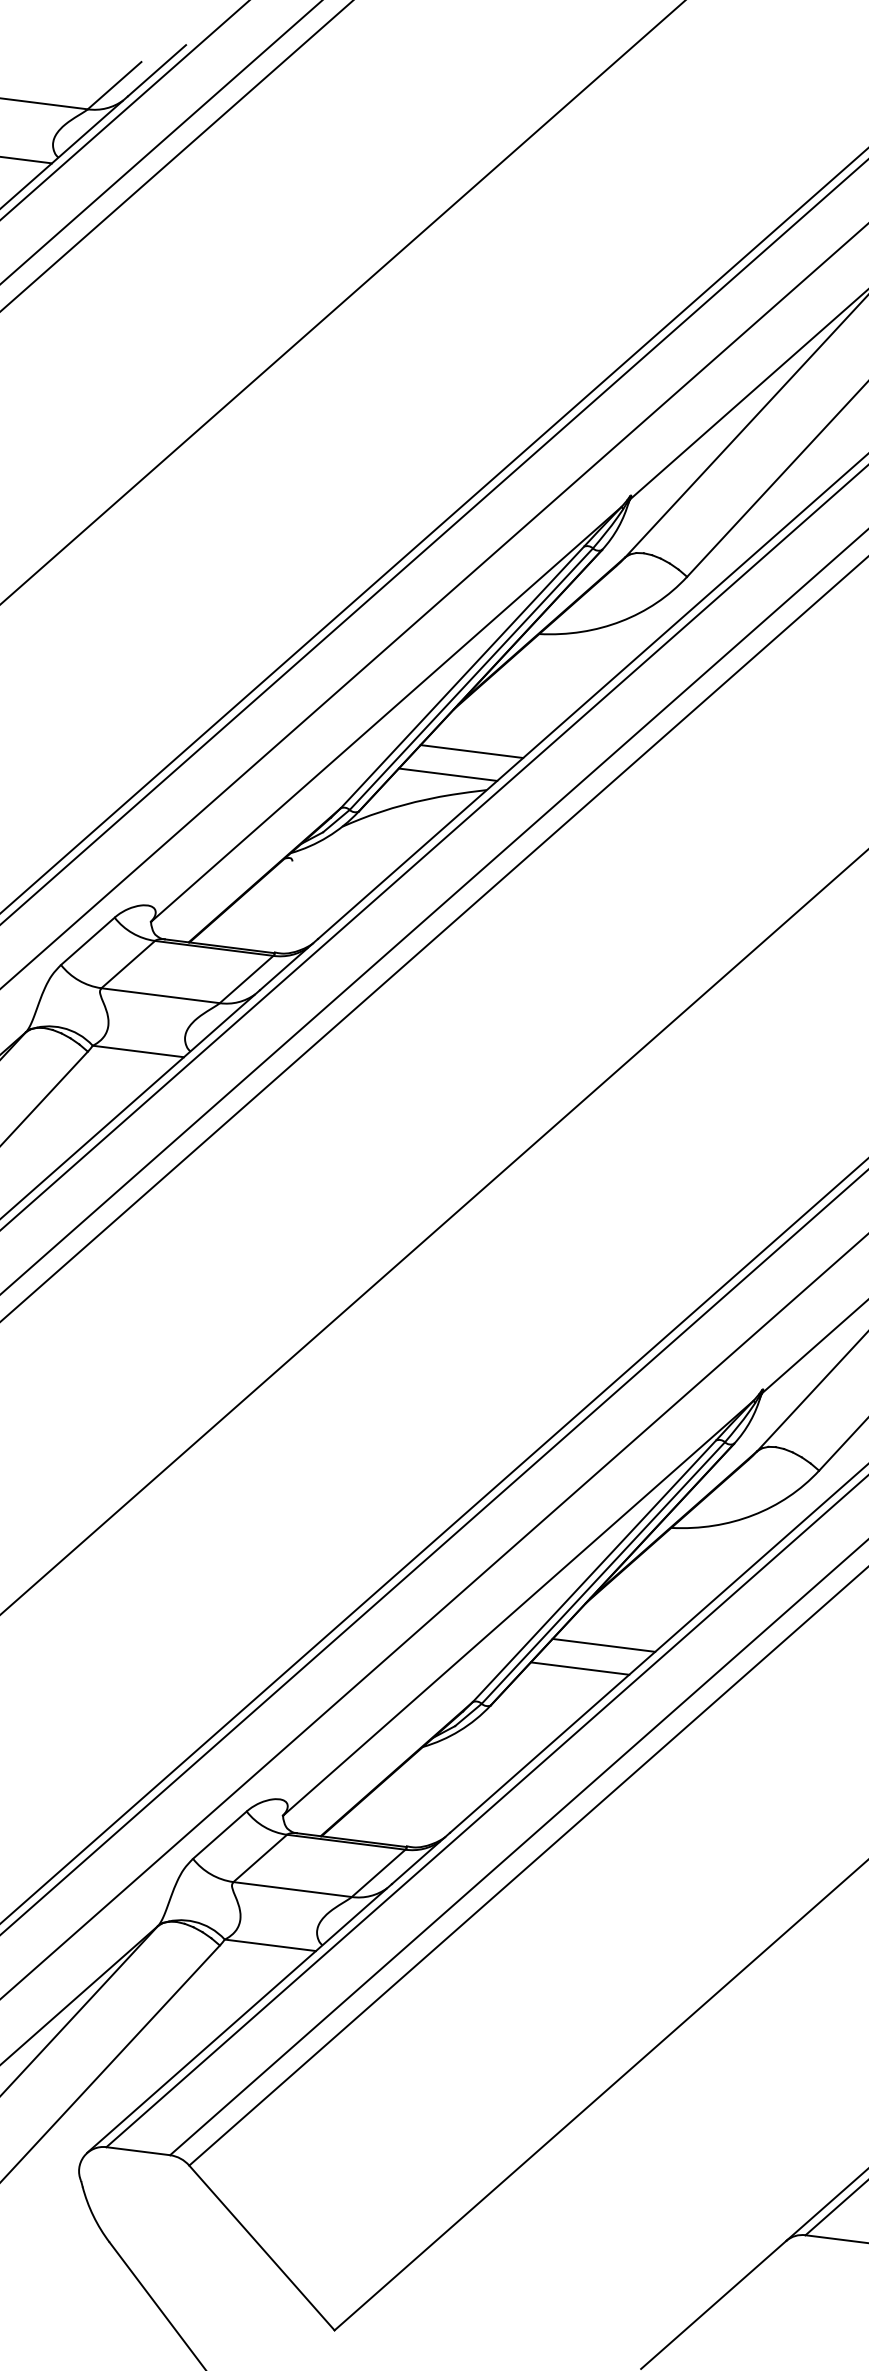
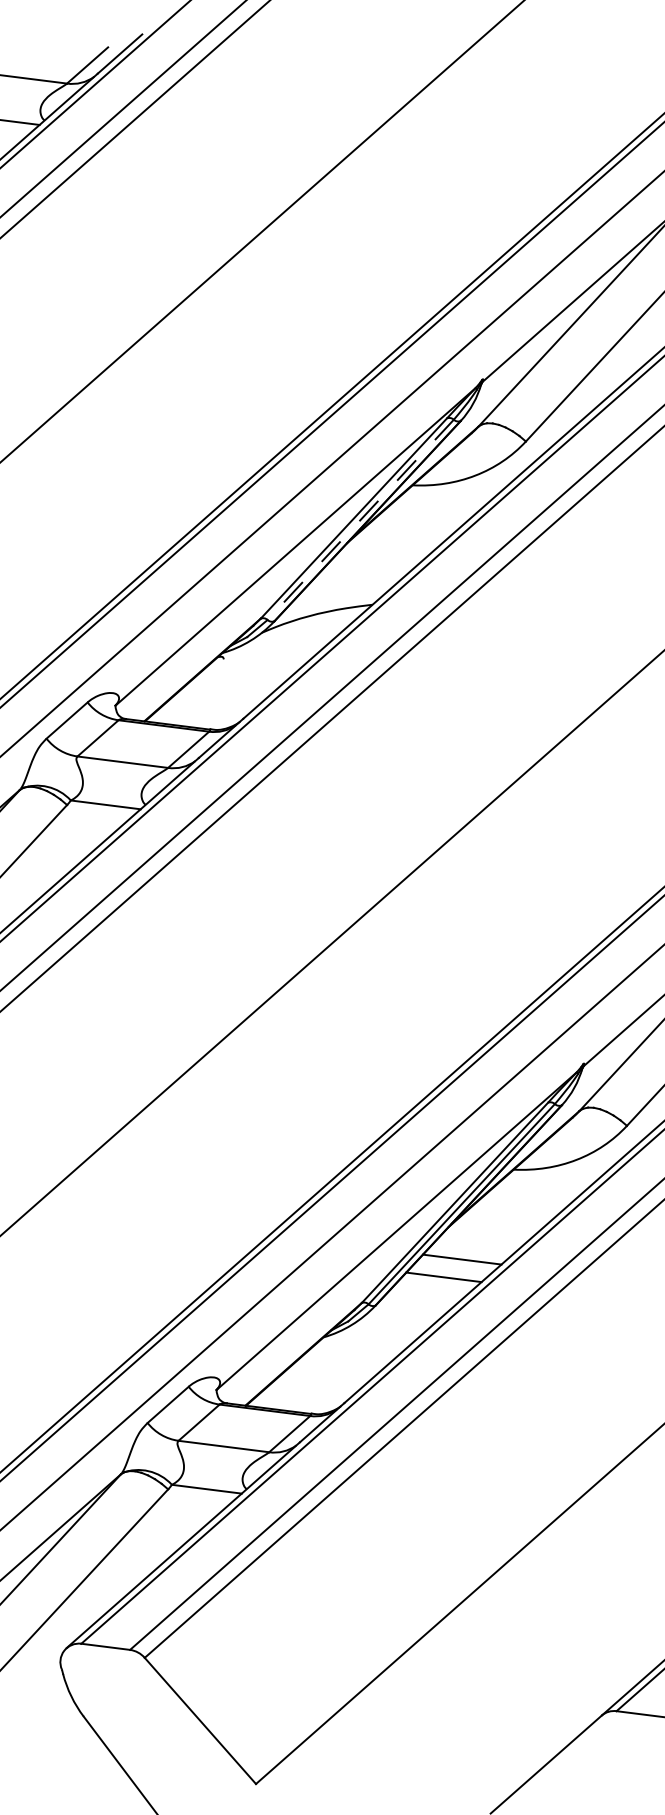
line: (471, 679) -> (360, 520), solid -> dashed
line: (471, 751) -> (360, 575), removed
line: (447, 774) -> (342, 592), removed

